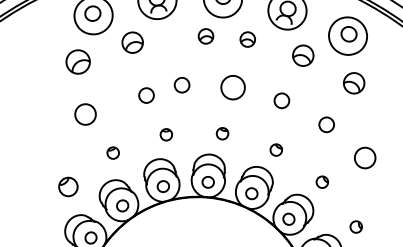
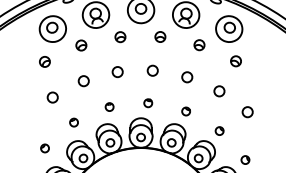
part: (206, 36) -> (120, 37), moved
part: (132, 42) -> (81, 45), size x0.71
part: (303, 56) -> (199, 45), size x0.71
part: (77, 61) -> (44, 61), size x0.62
part: (353, 83) -> (235, 61), size x0.71
circle: (232, 86) -> (152, 70), size x0.62
circle: (146, 96) -> (83, 81), moved
circle: (85, 114) -> (52, 97), size x0.71
circle: (364, 158) -> (247, 112), size x0.71
part: (67, 187) -> (44, 148), size x0.62

